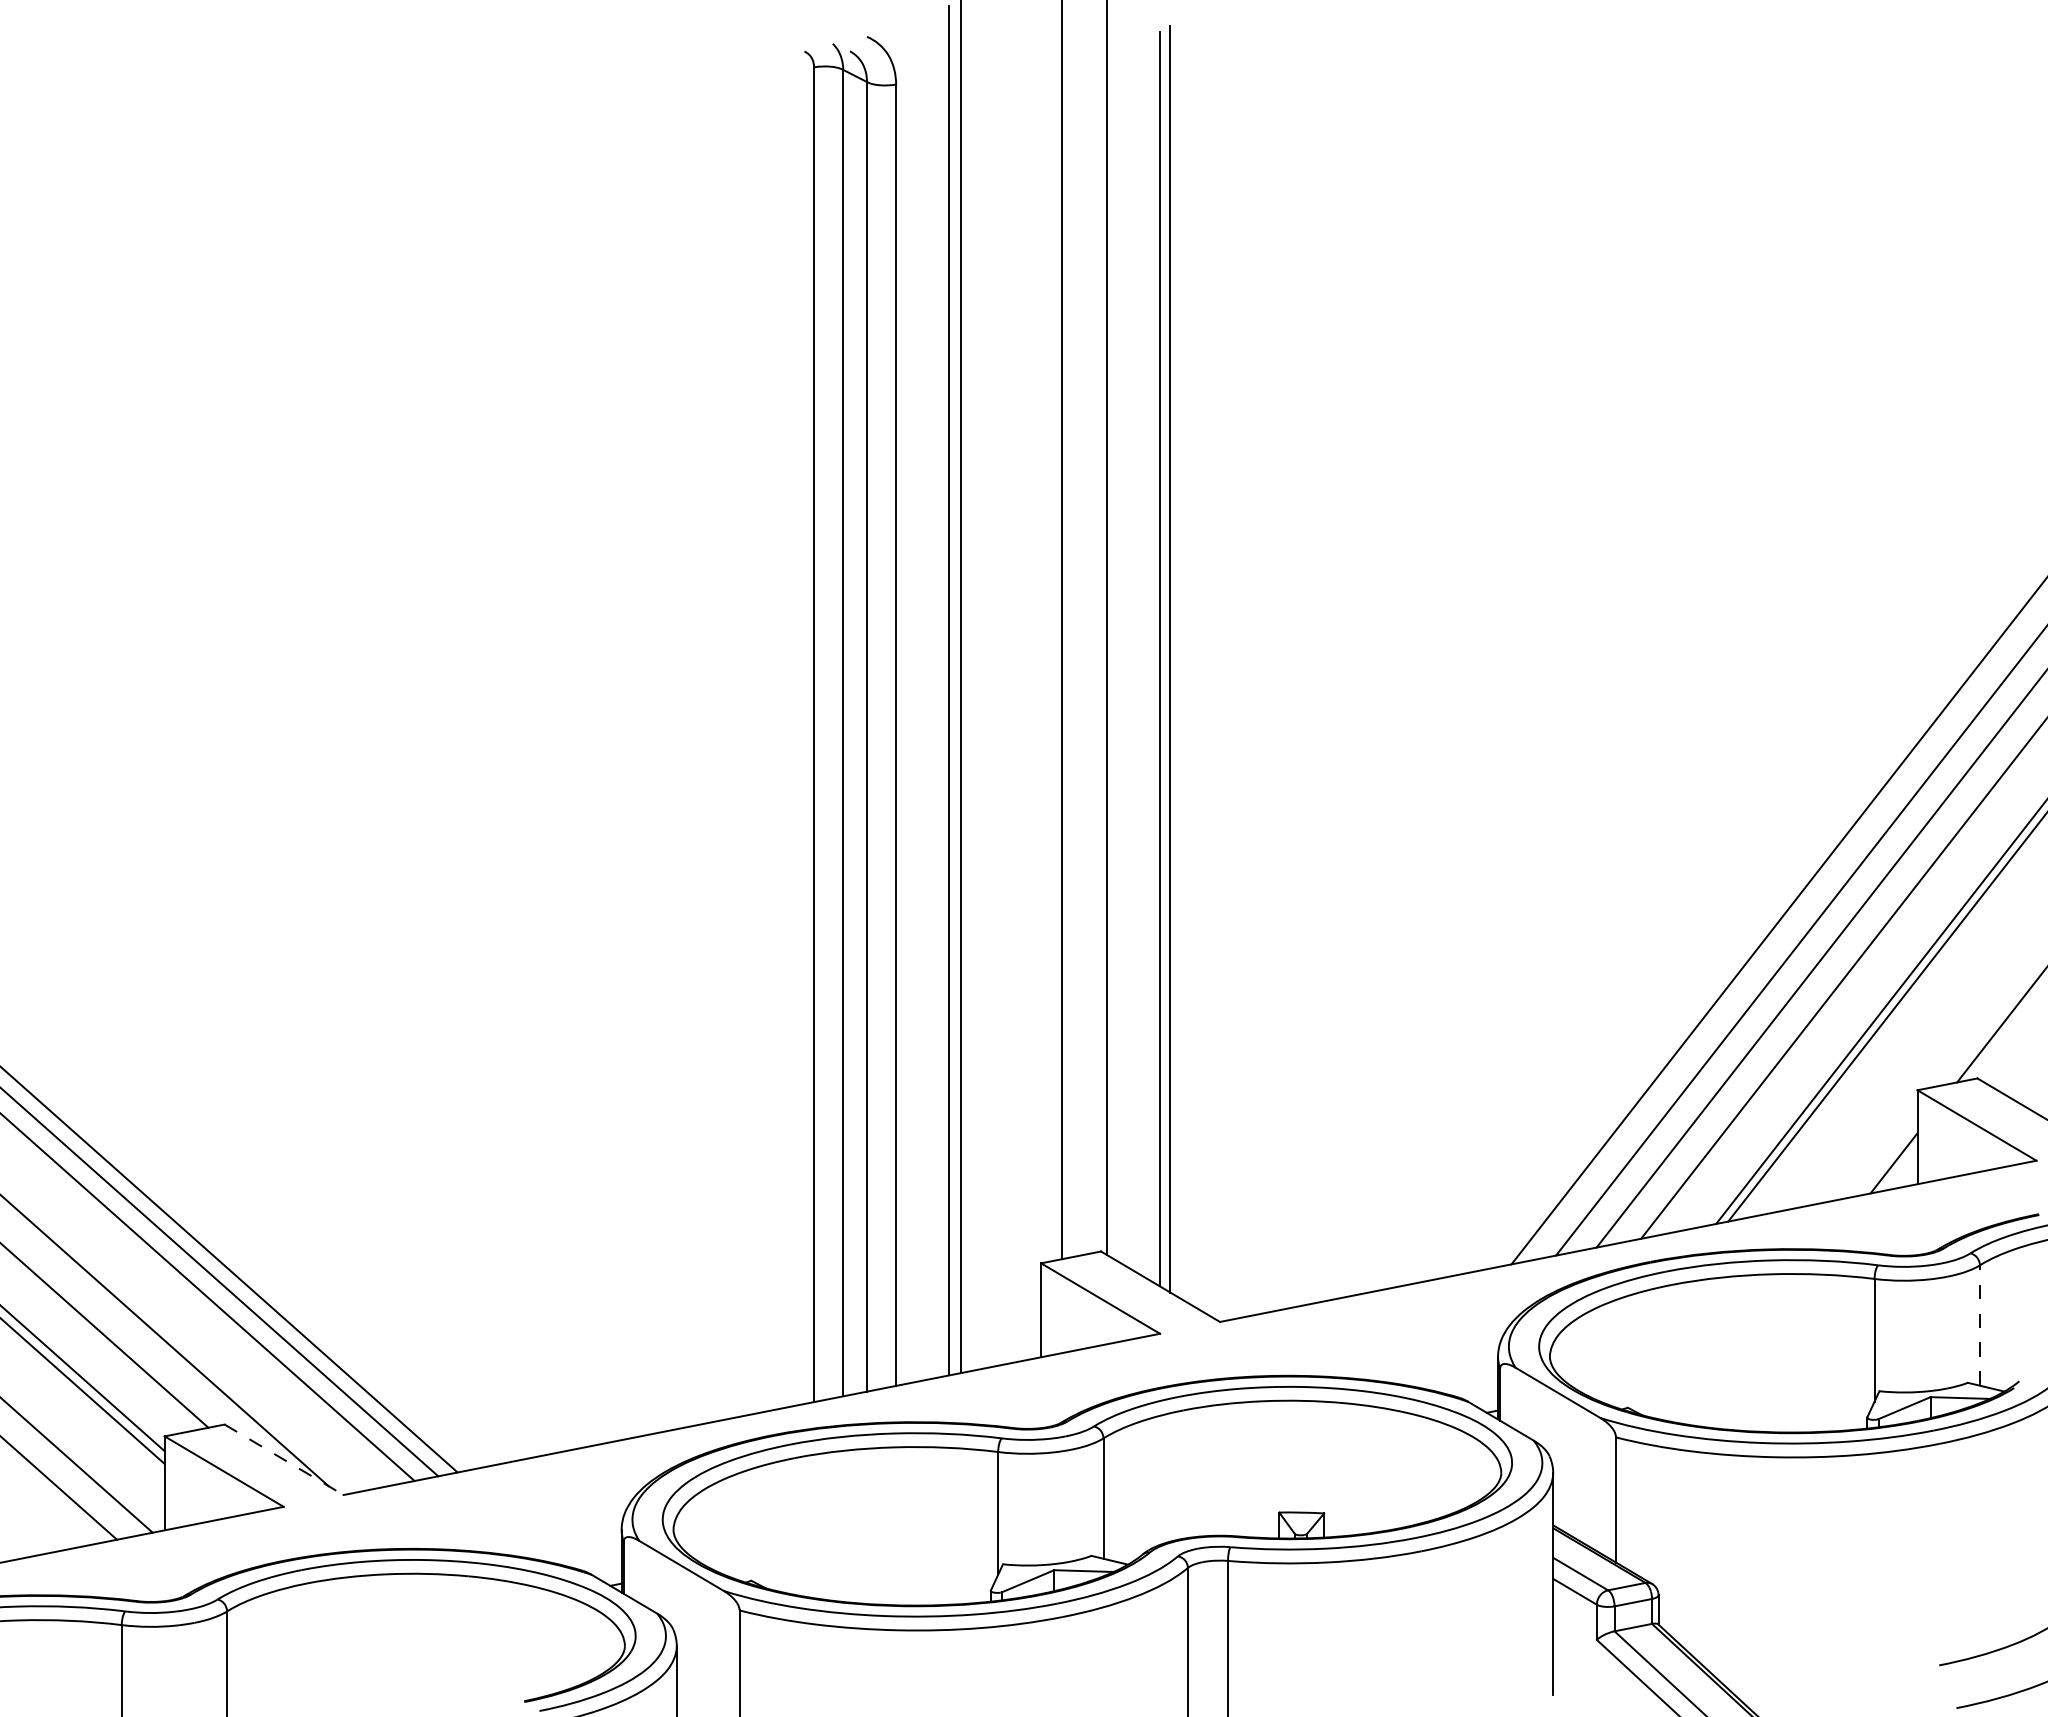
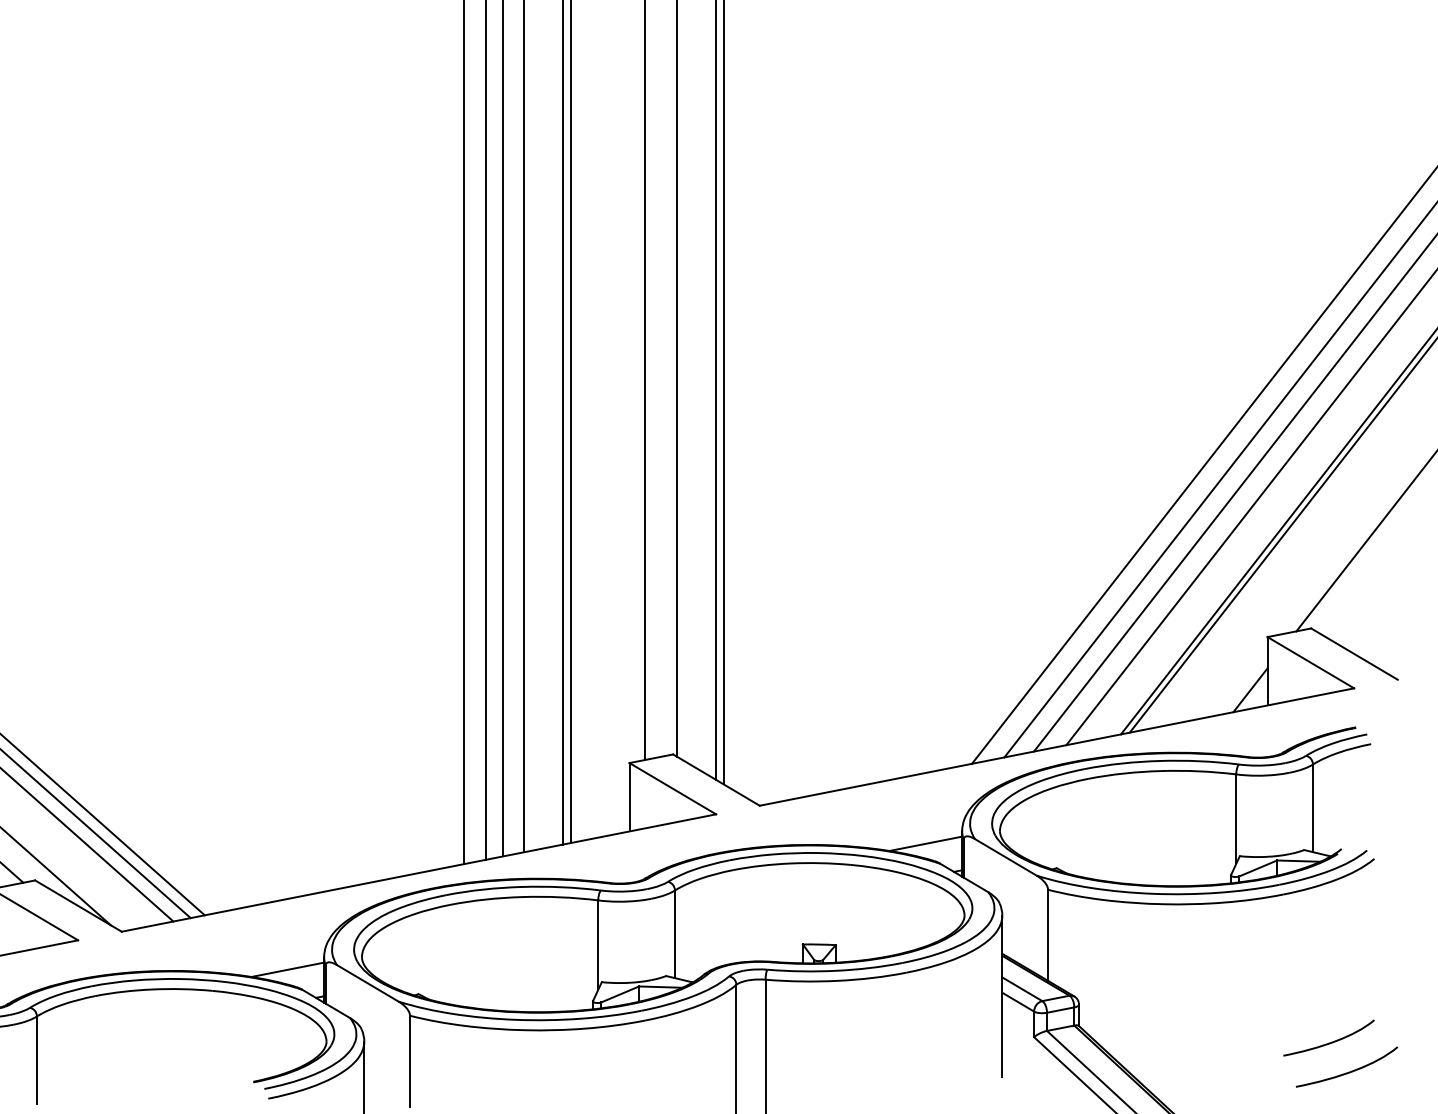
line: (1979, 1325) -> (1312, 808), dashed -> solid
line: (1448, 1374) -> (926, 843), added
line: (284, 1460) -> (78, 906), dashed -> solid
line: (571, 1547) -> (287, 969), added

